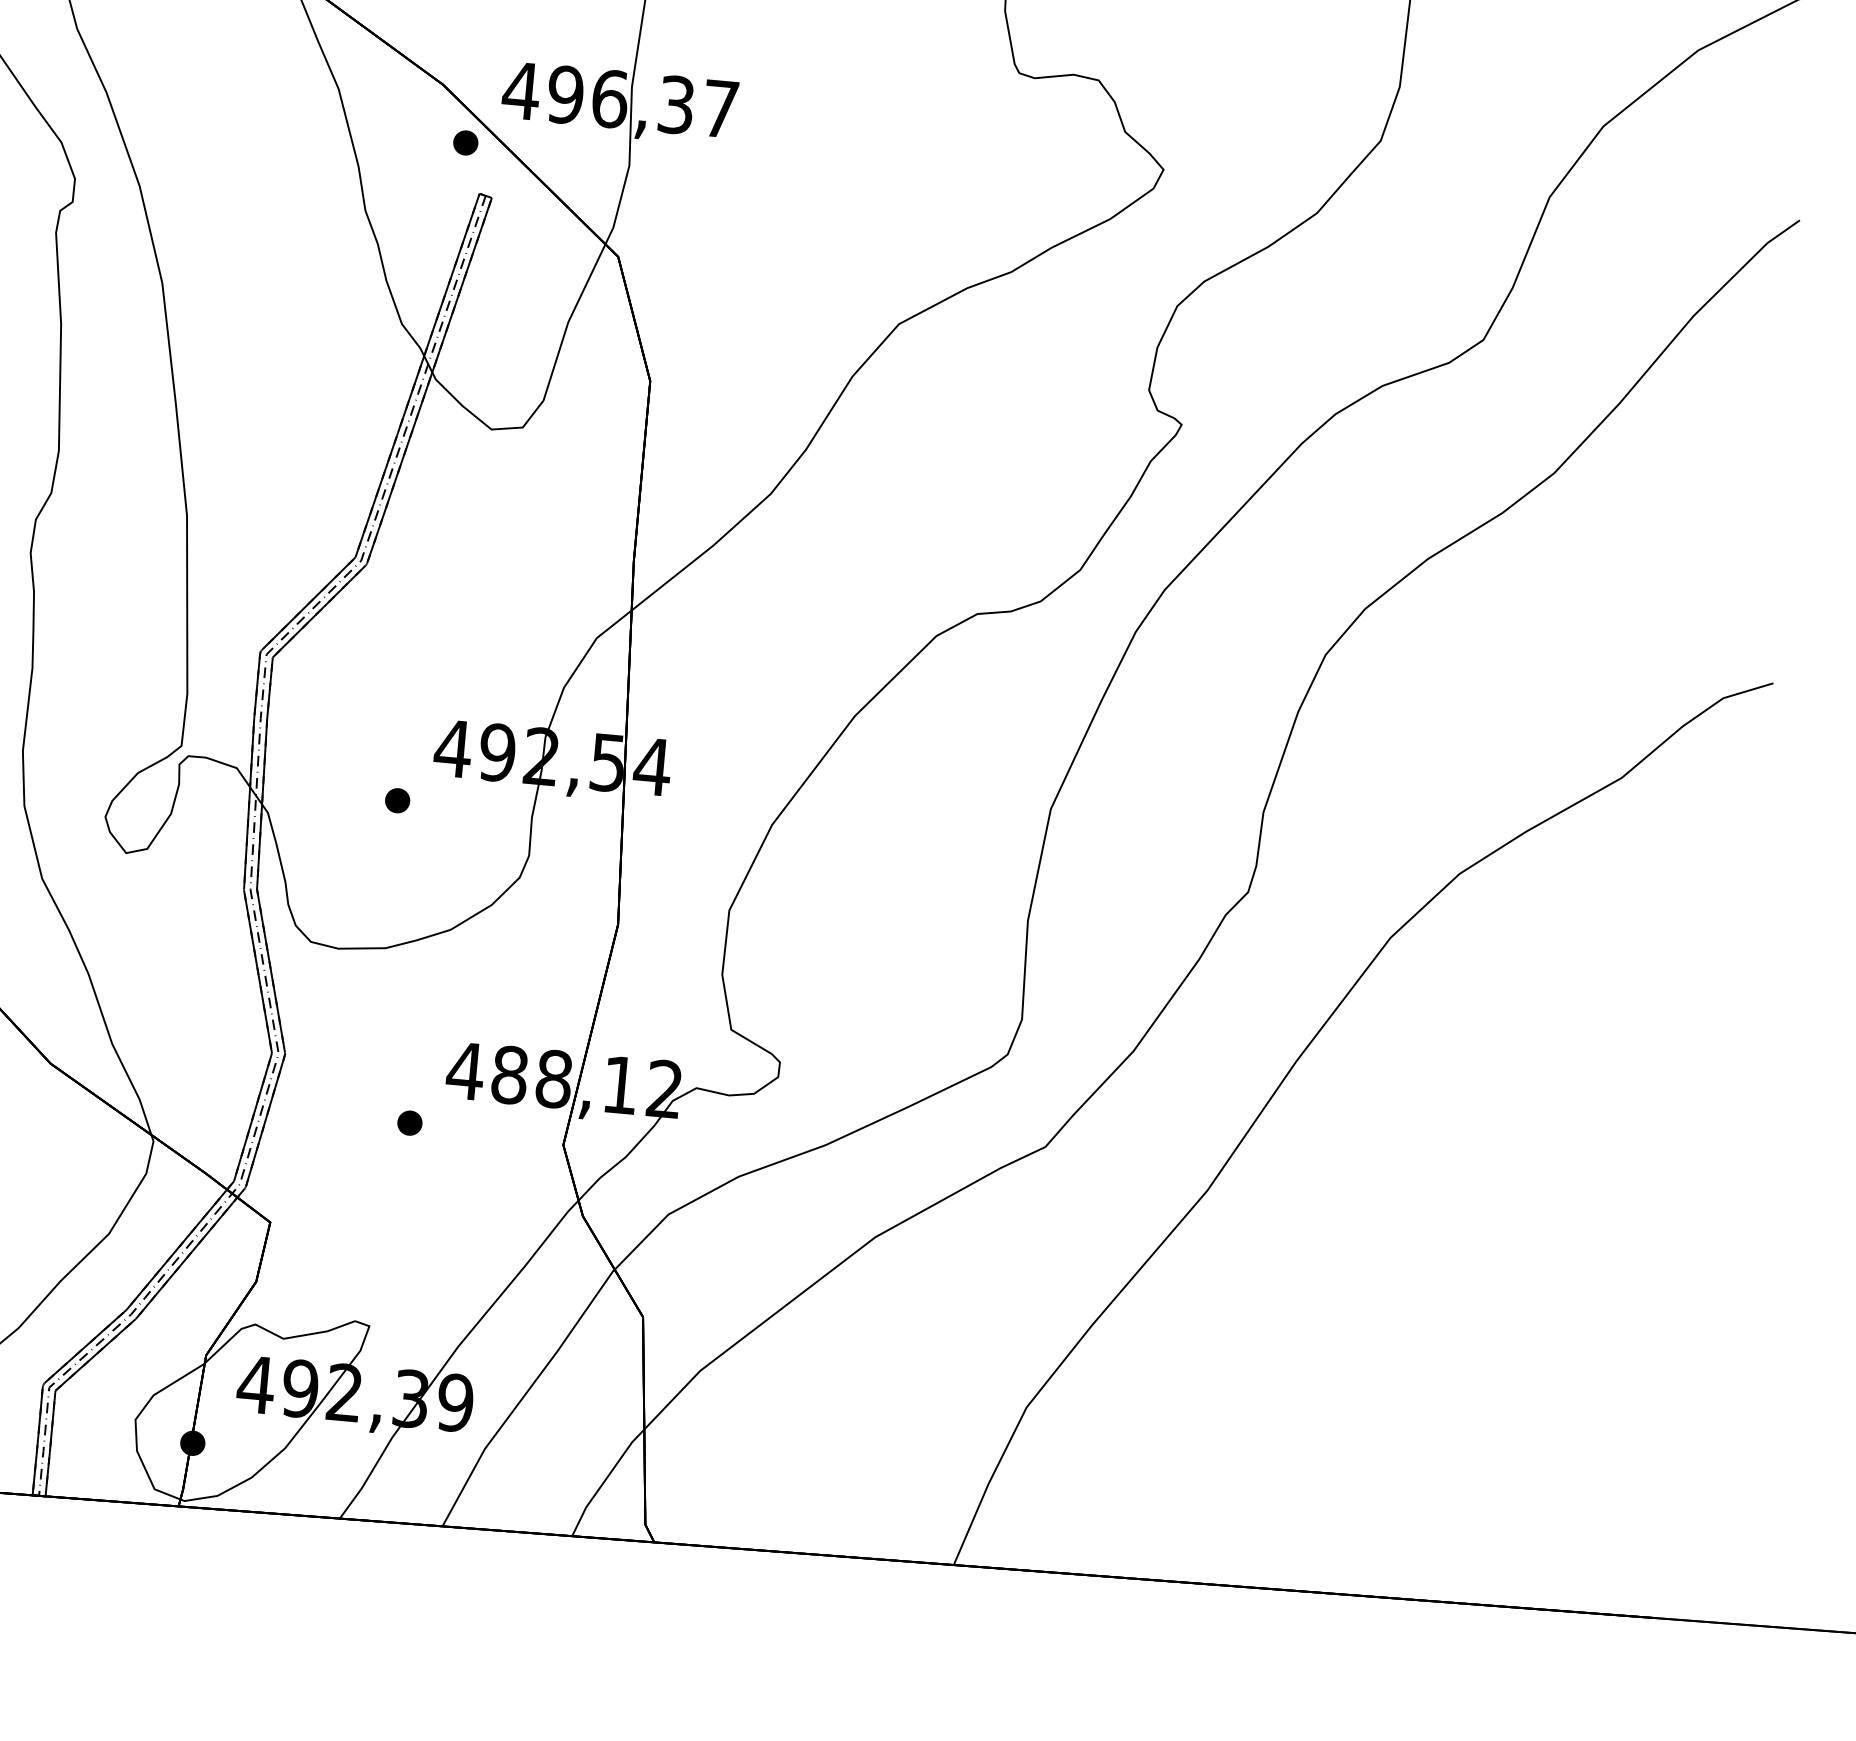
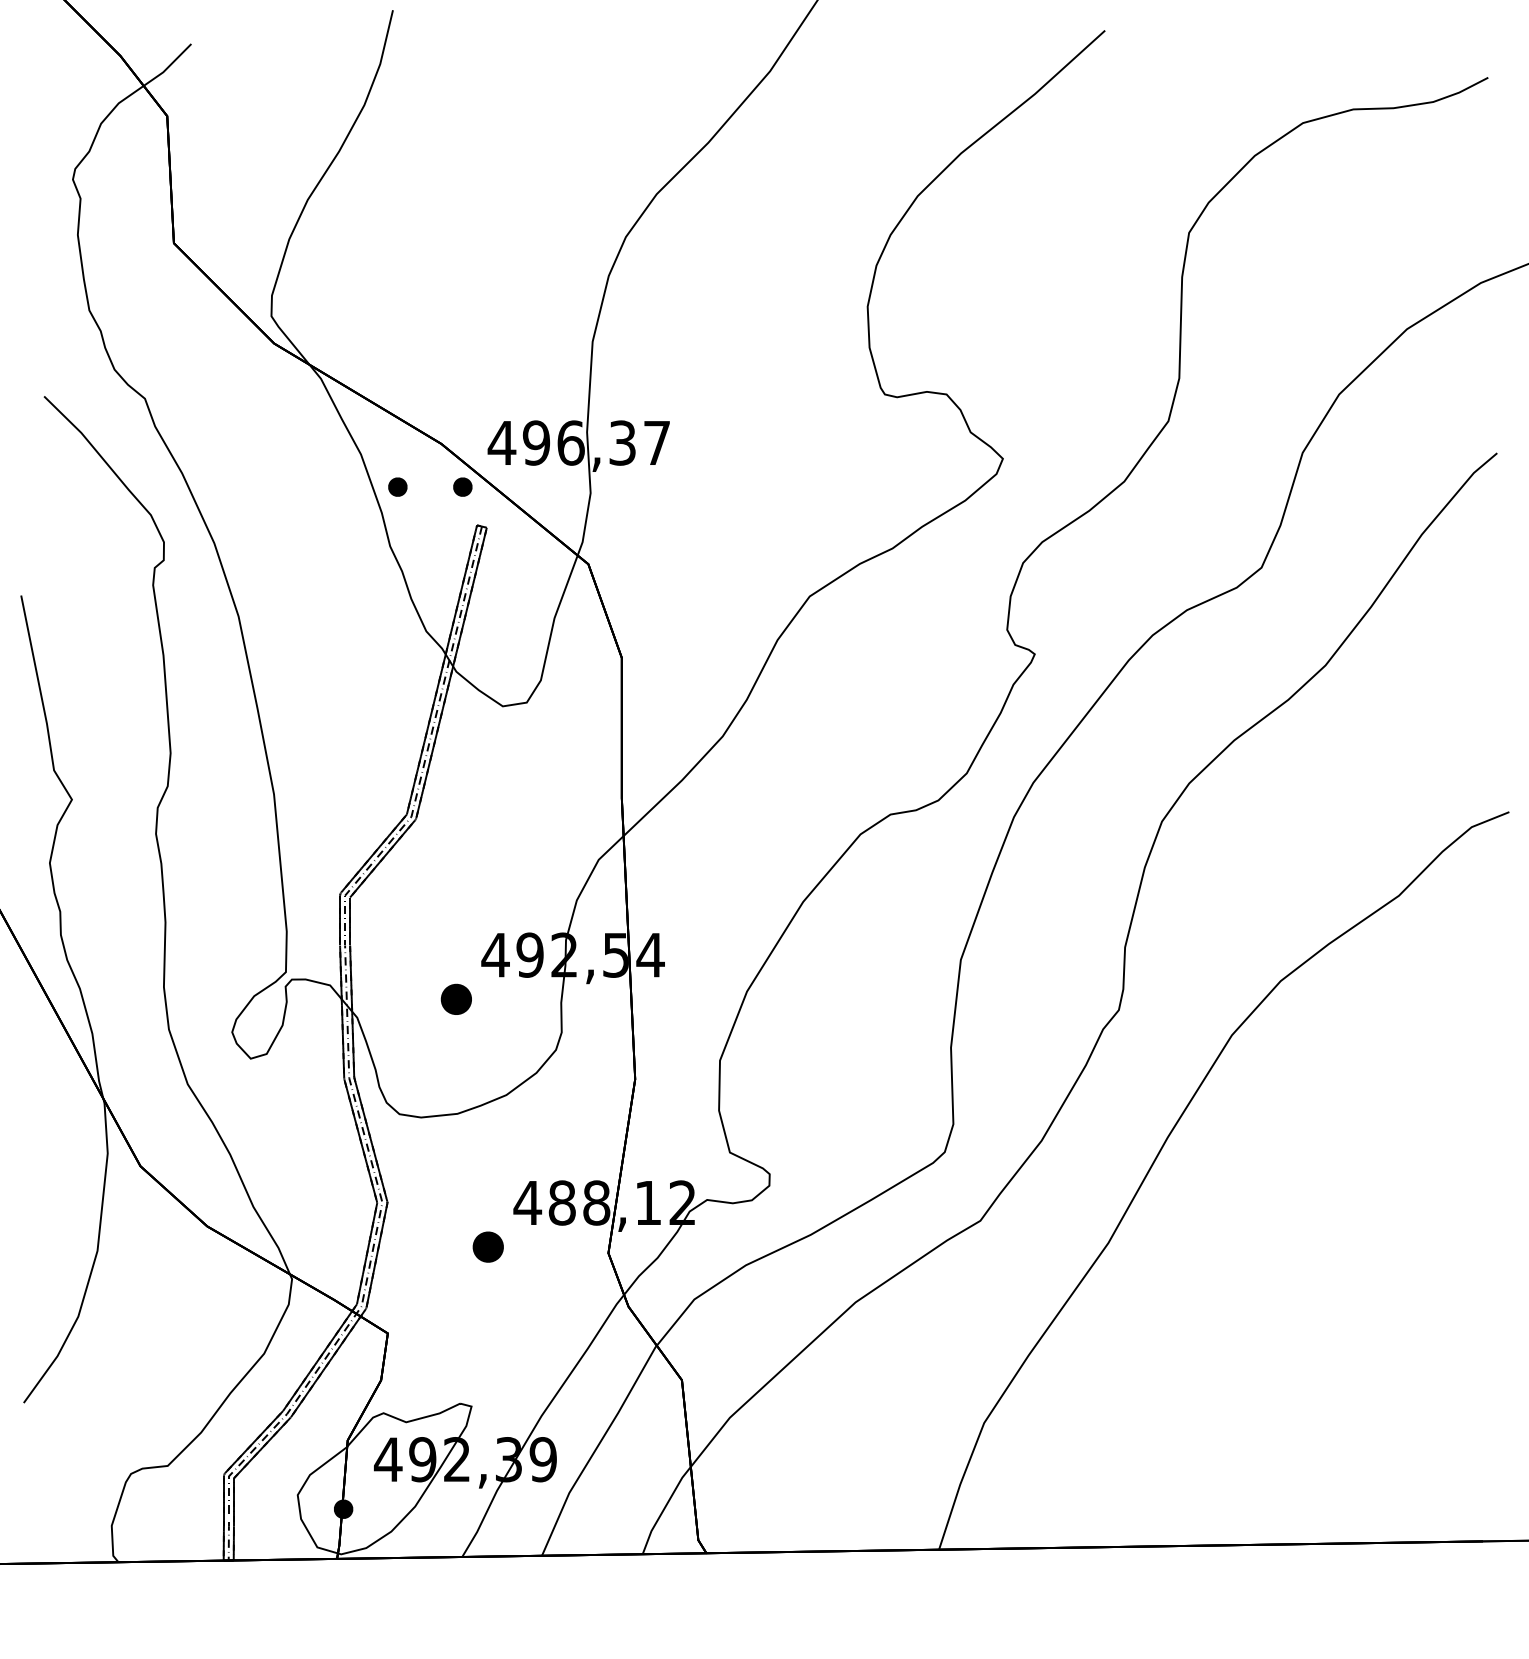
part: (381, 134) -> (397, 486), added
part: (397, 799) -> (456, 998), size x1.6
part: (409, 1122) -> (488, 1246), size x1.6

